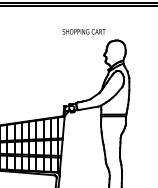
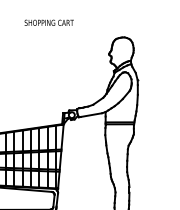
text: (83, 31) -> (48, 22), moved

